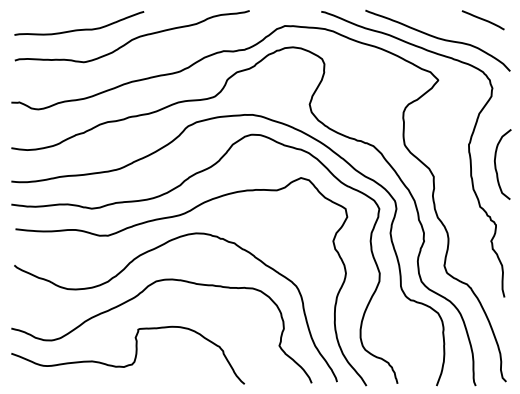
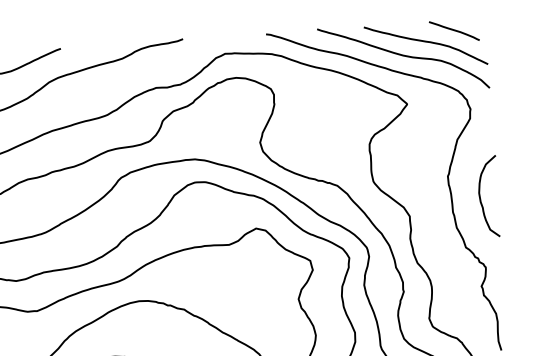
curve: (457, 28) -> (425, 42), added

